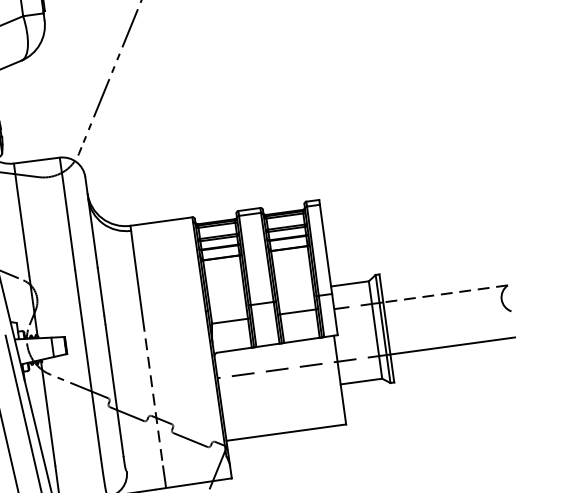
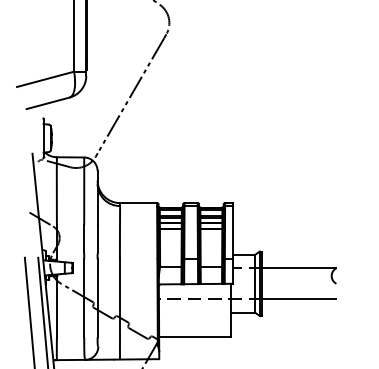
line: (444, 294) -> (298, 268), dashed -> solid
line: (152, 394) -> (119, 303), dashed -> solid

